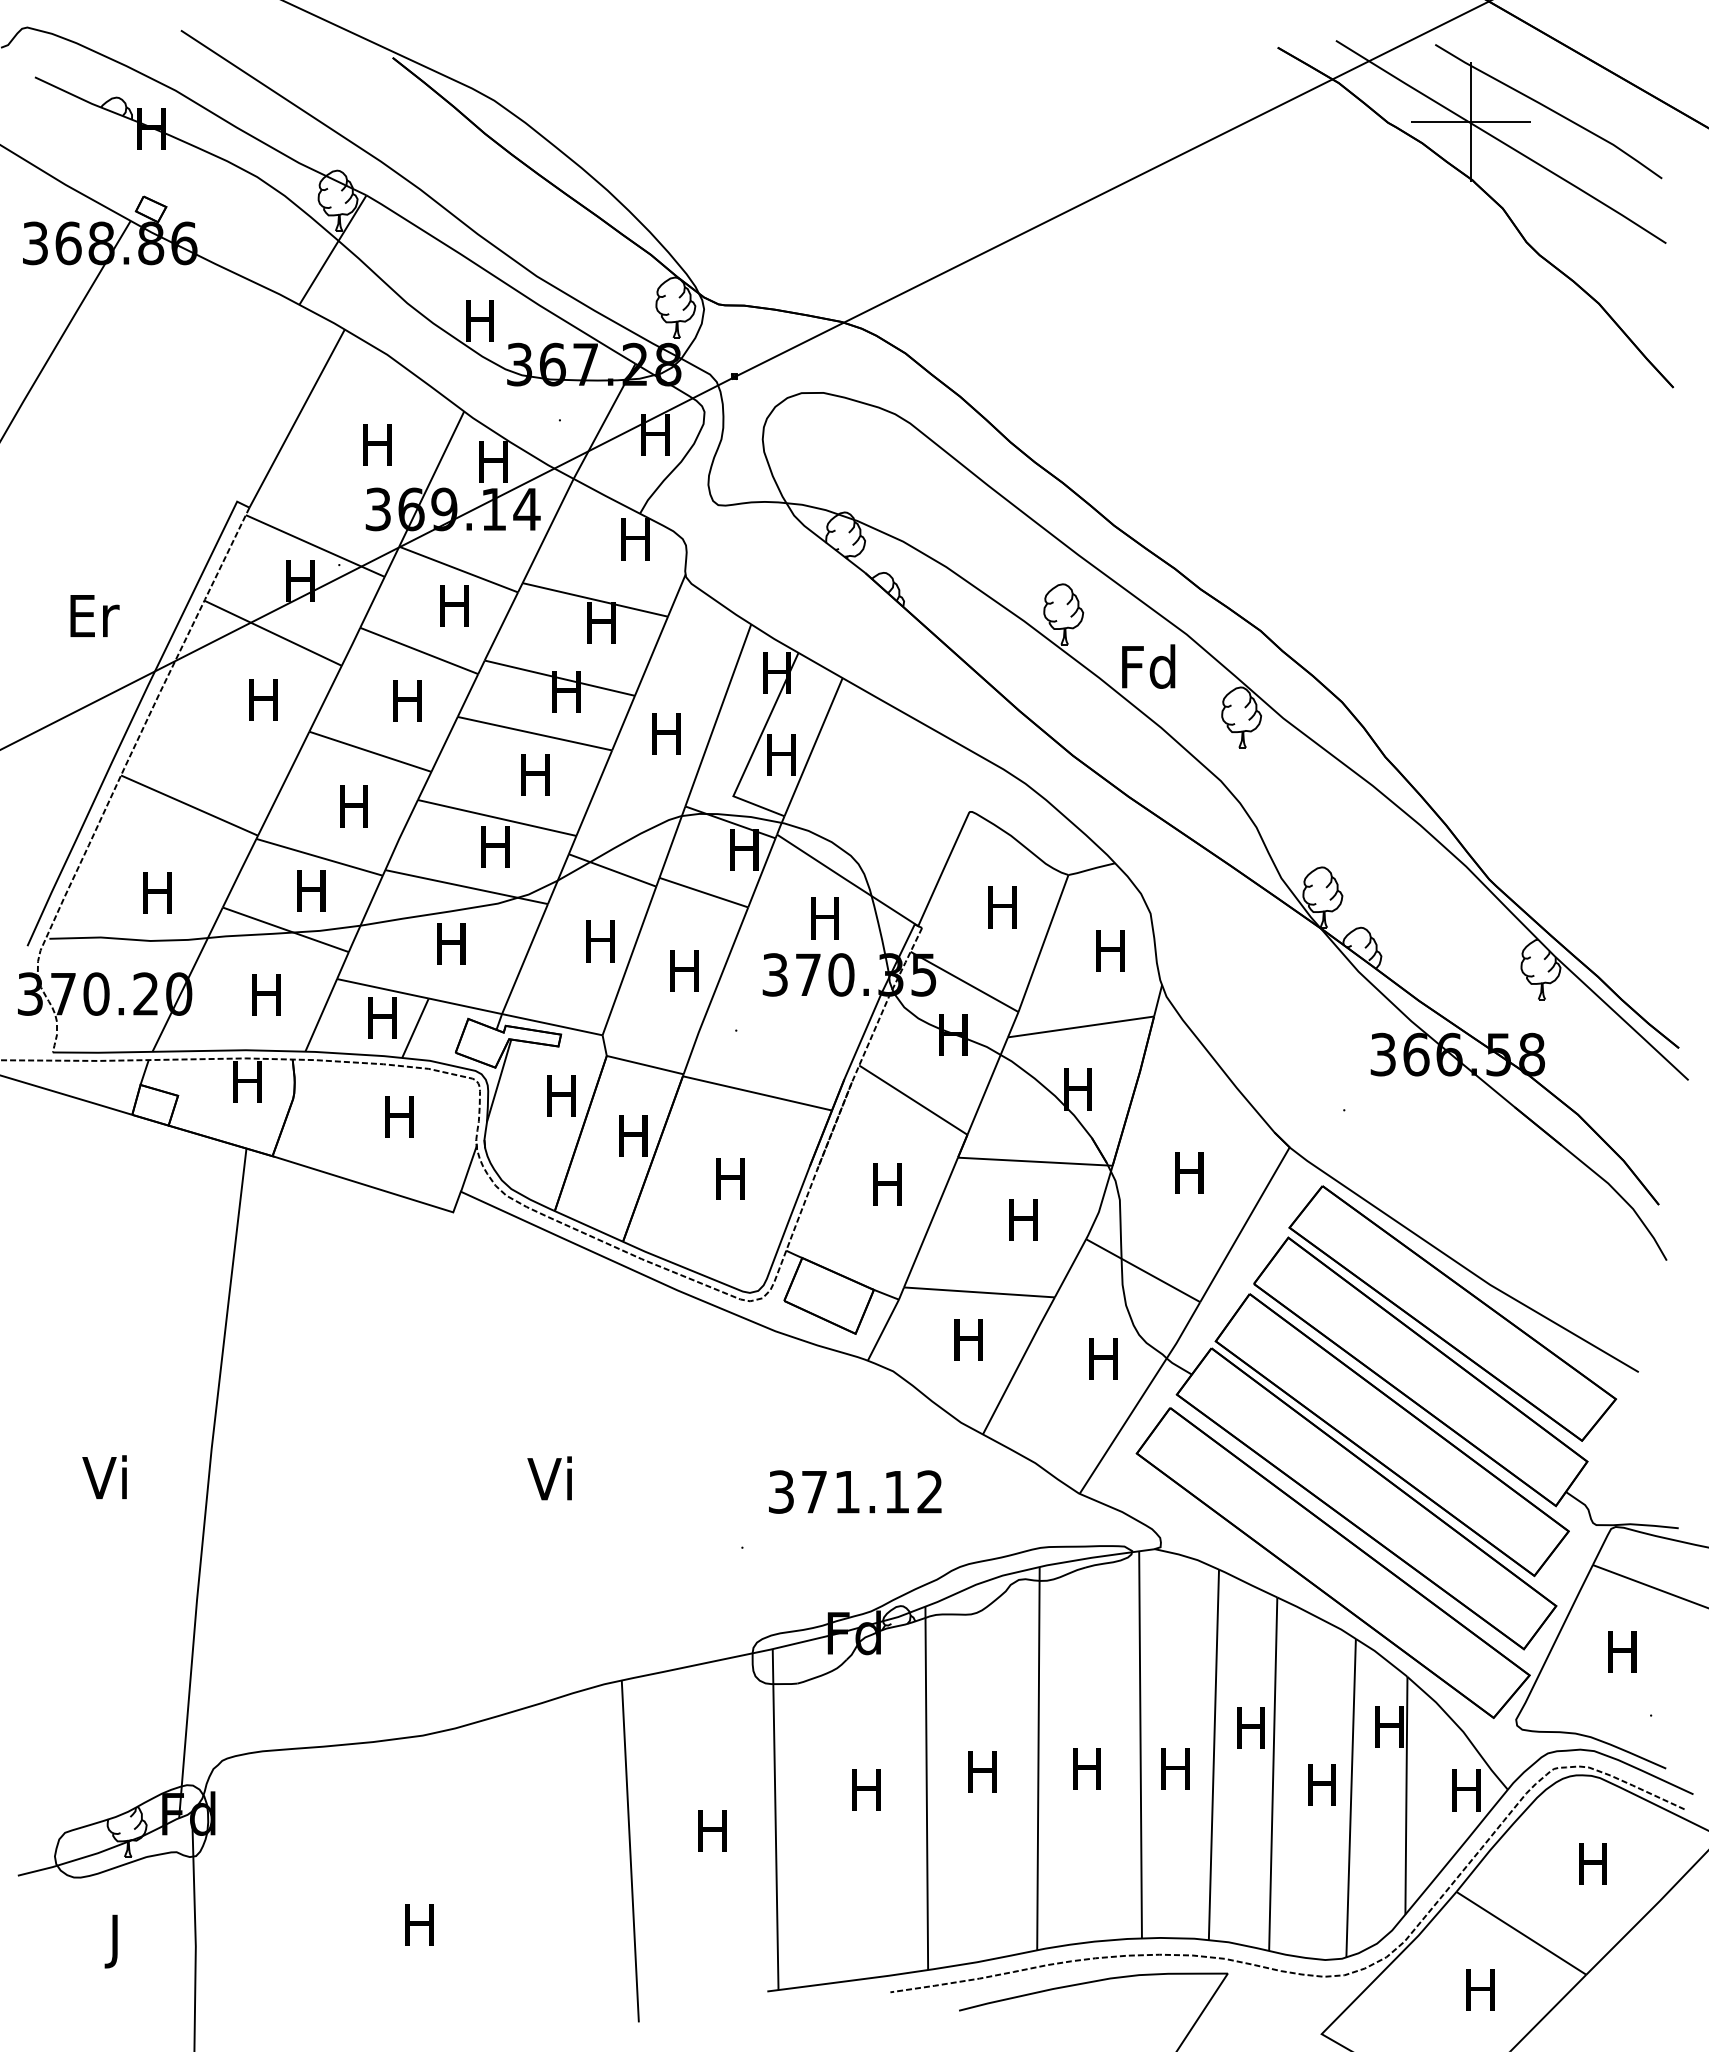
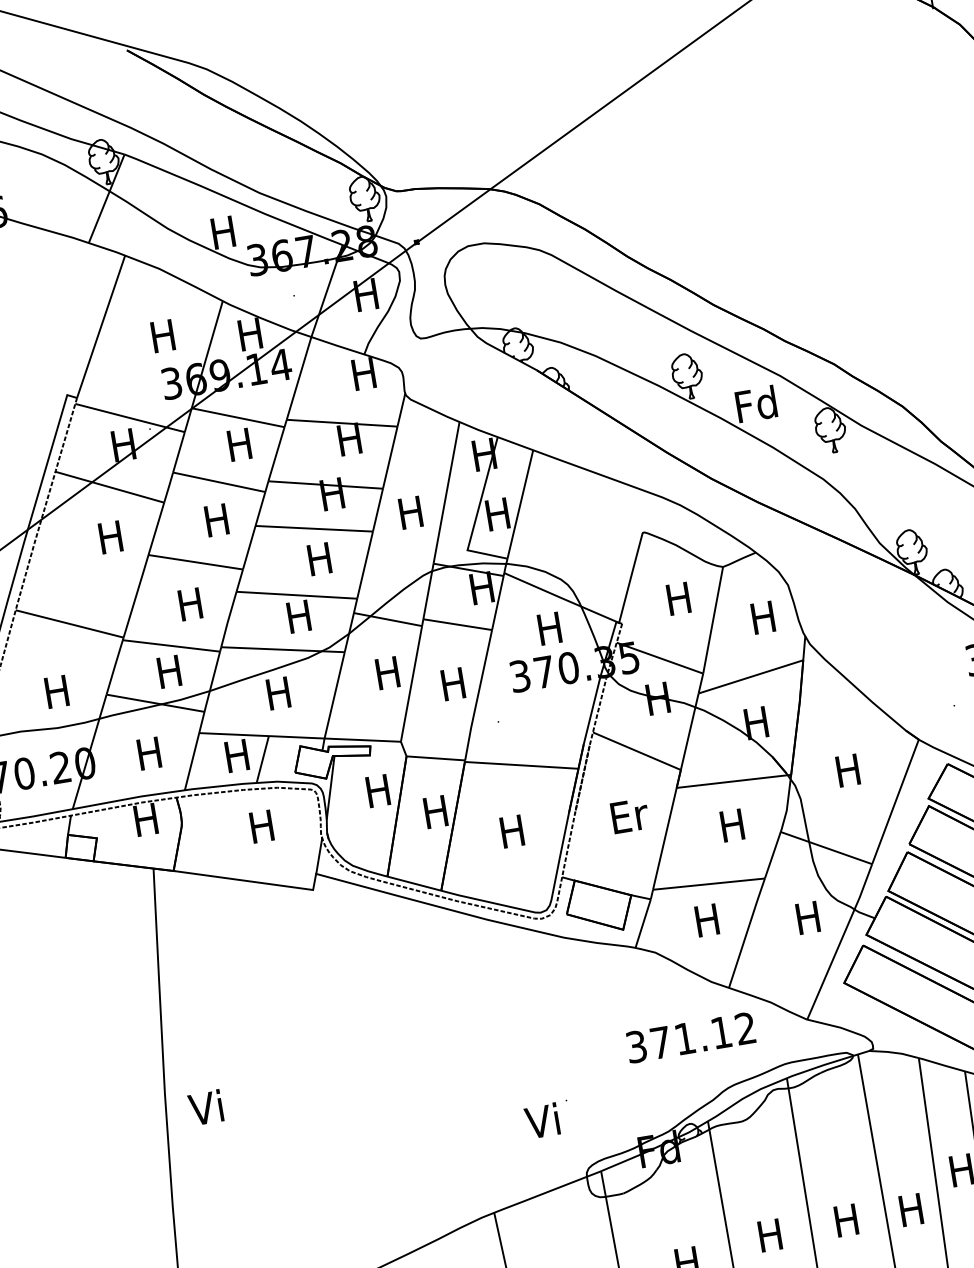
text: (889, 1184) -> (629, 816), H -> Er
text: (104, 1476) -> (205, 1107), moved
text: (549, 1478) -> (542, 1121), moved
text: (855, 1491) -> (690, 1037), moved

